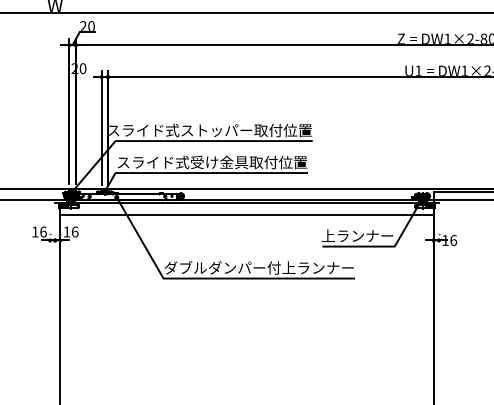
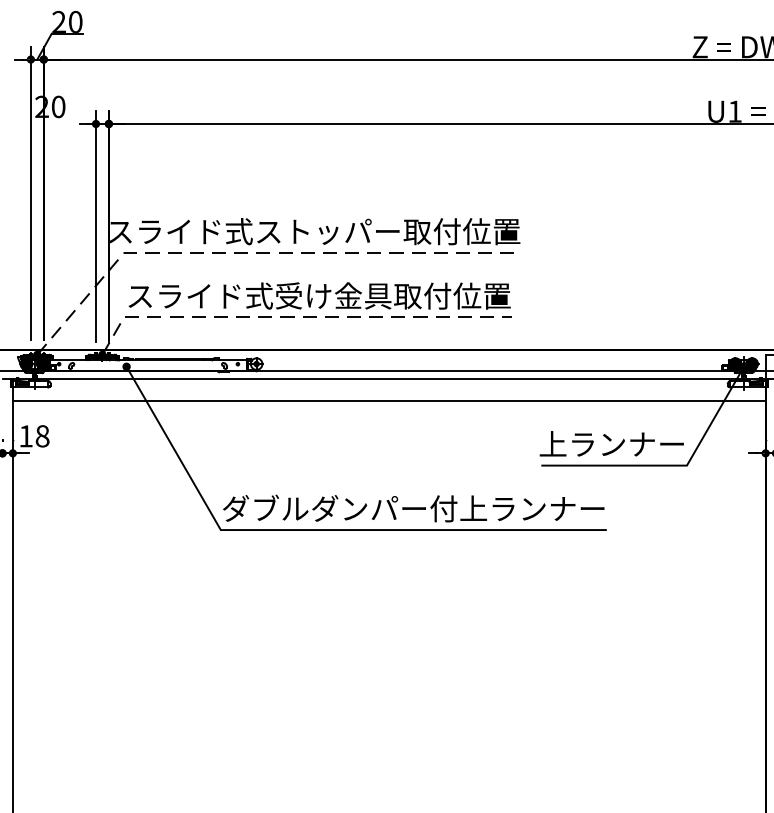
line: (180, 141) -> (255, 253), solid -> dashed
line: (200, 173) -> (295, 318), solid -> dashed
text: (74, 231) -> (41, 435), 16 -> 18

